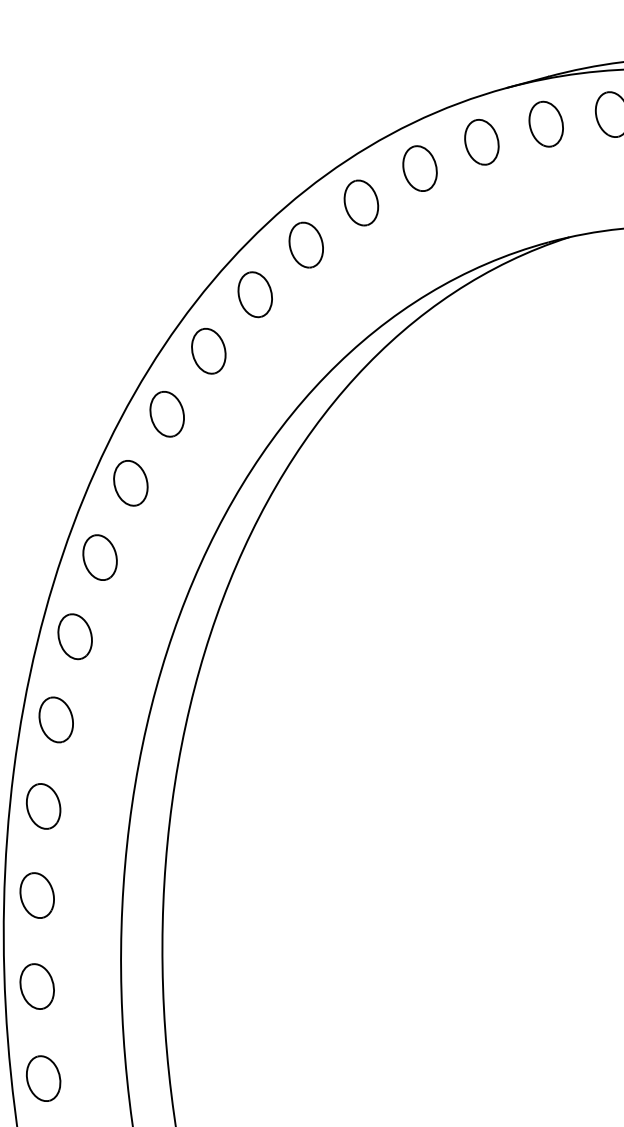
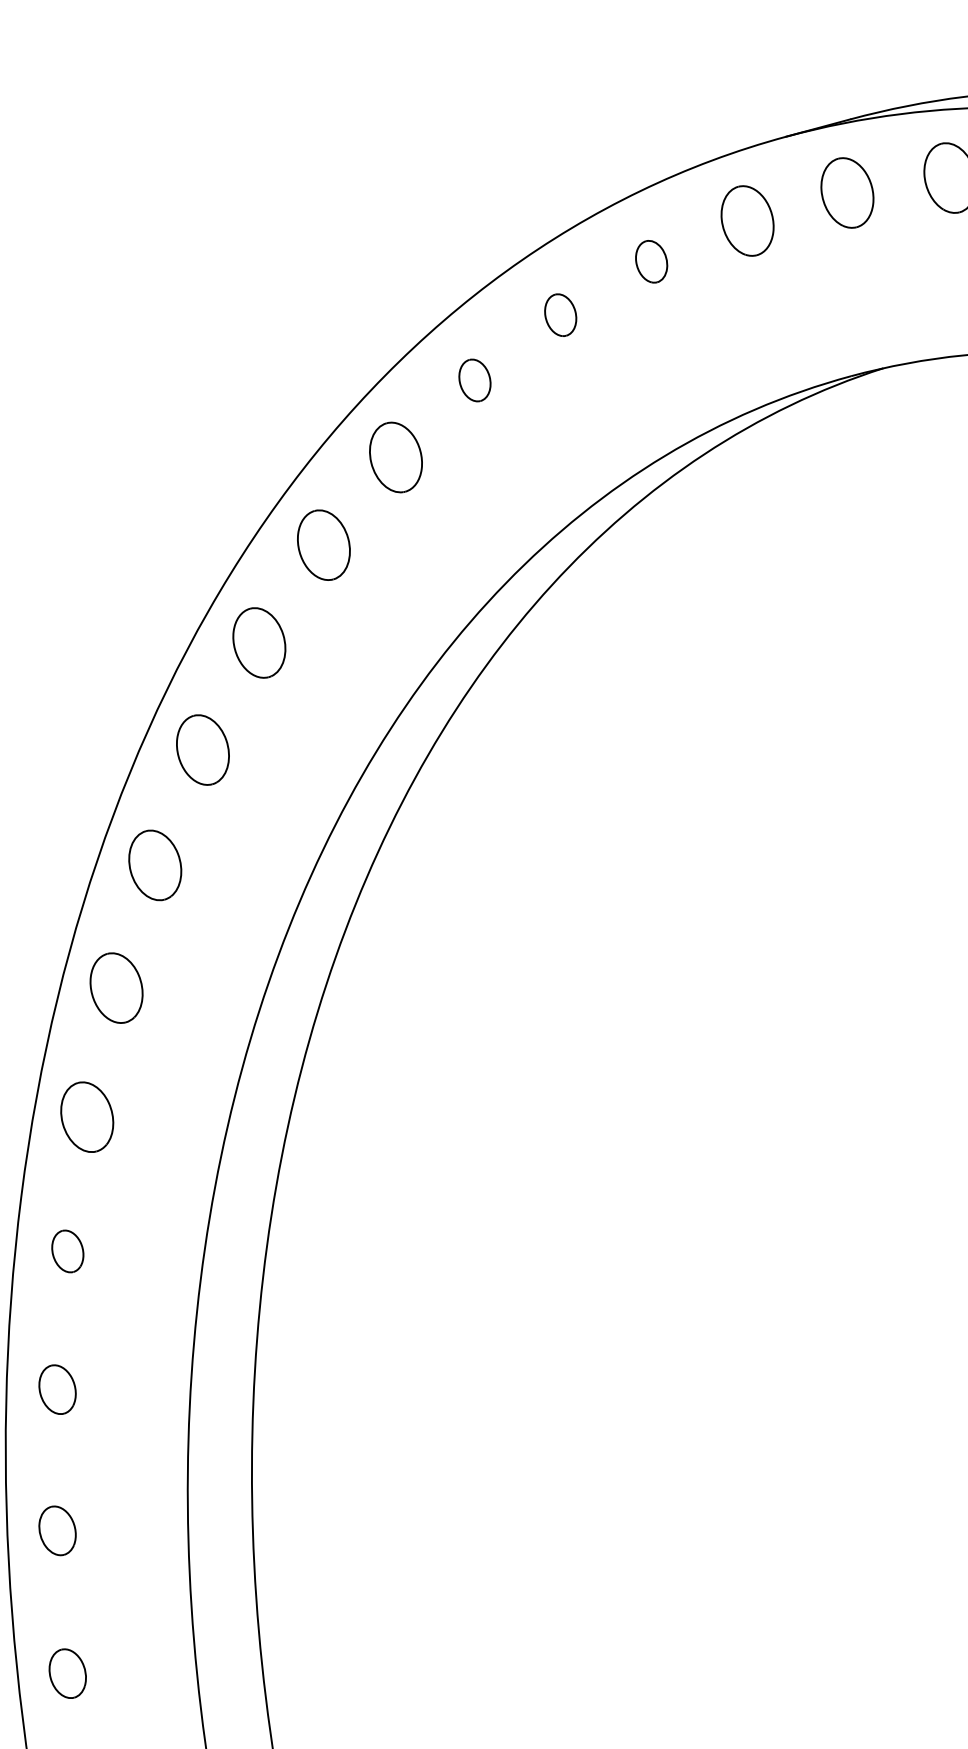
part: (419, 168) -> (650, 261), size x0.6
part: (361, 202) -> (560, 314), size x0.6
part: (305, 244) -> (473, 379), size x0.6
part: (43, 806) -> (67, 1251), size x0.6
part: (36, 895) -> (56, 1389), size x0.7
part: (36, 986) -> (56, 1530), size x0.7
part: (43, 1078) -> (67, 1673), size x0.7

